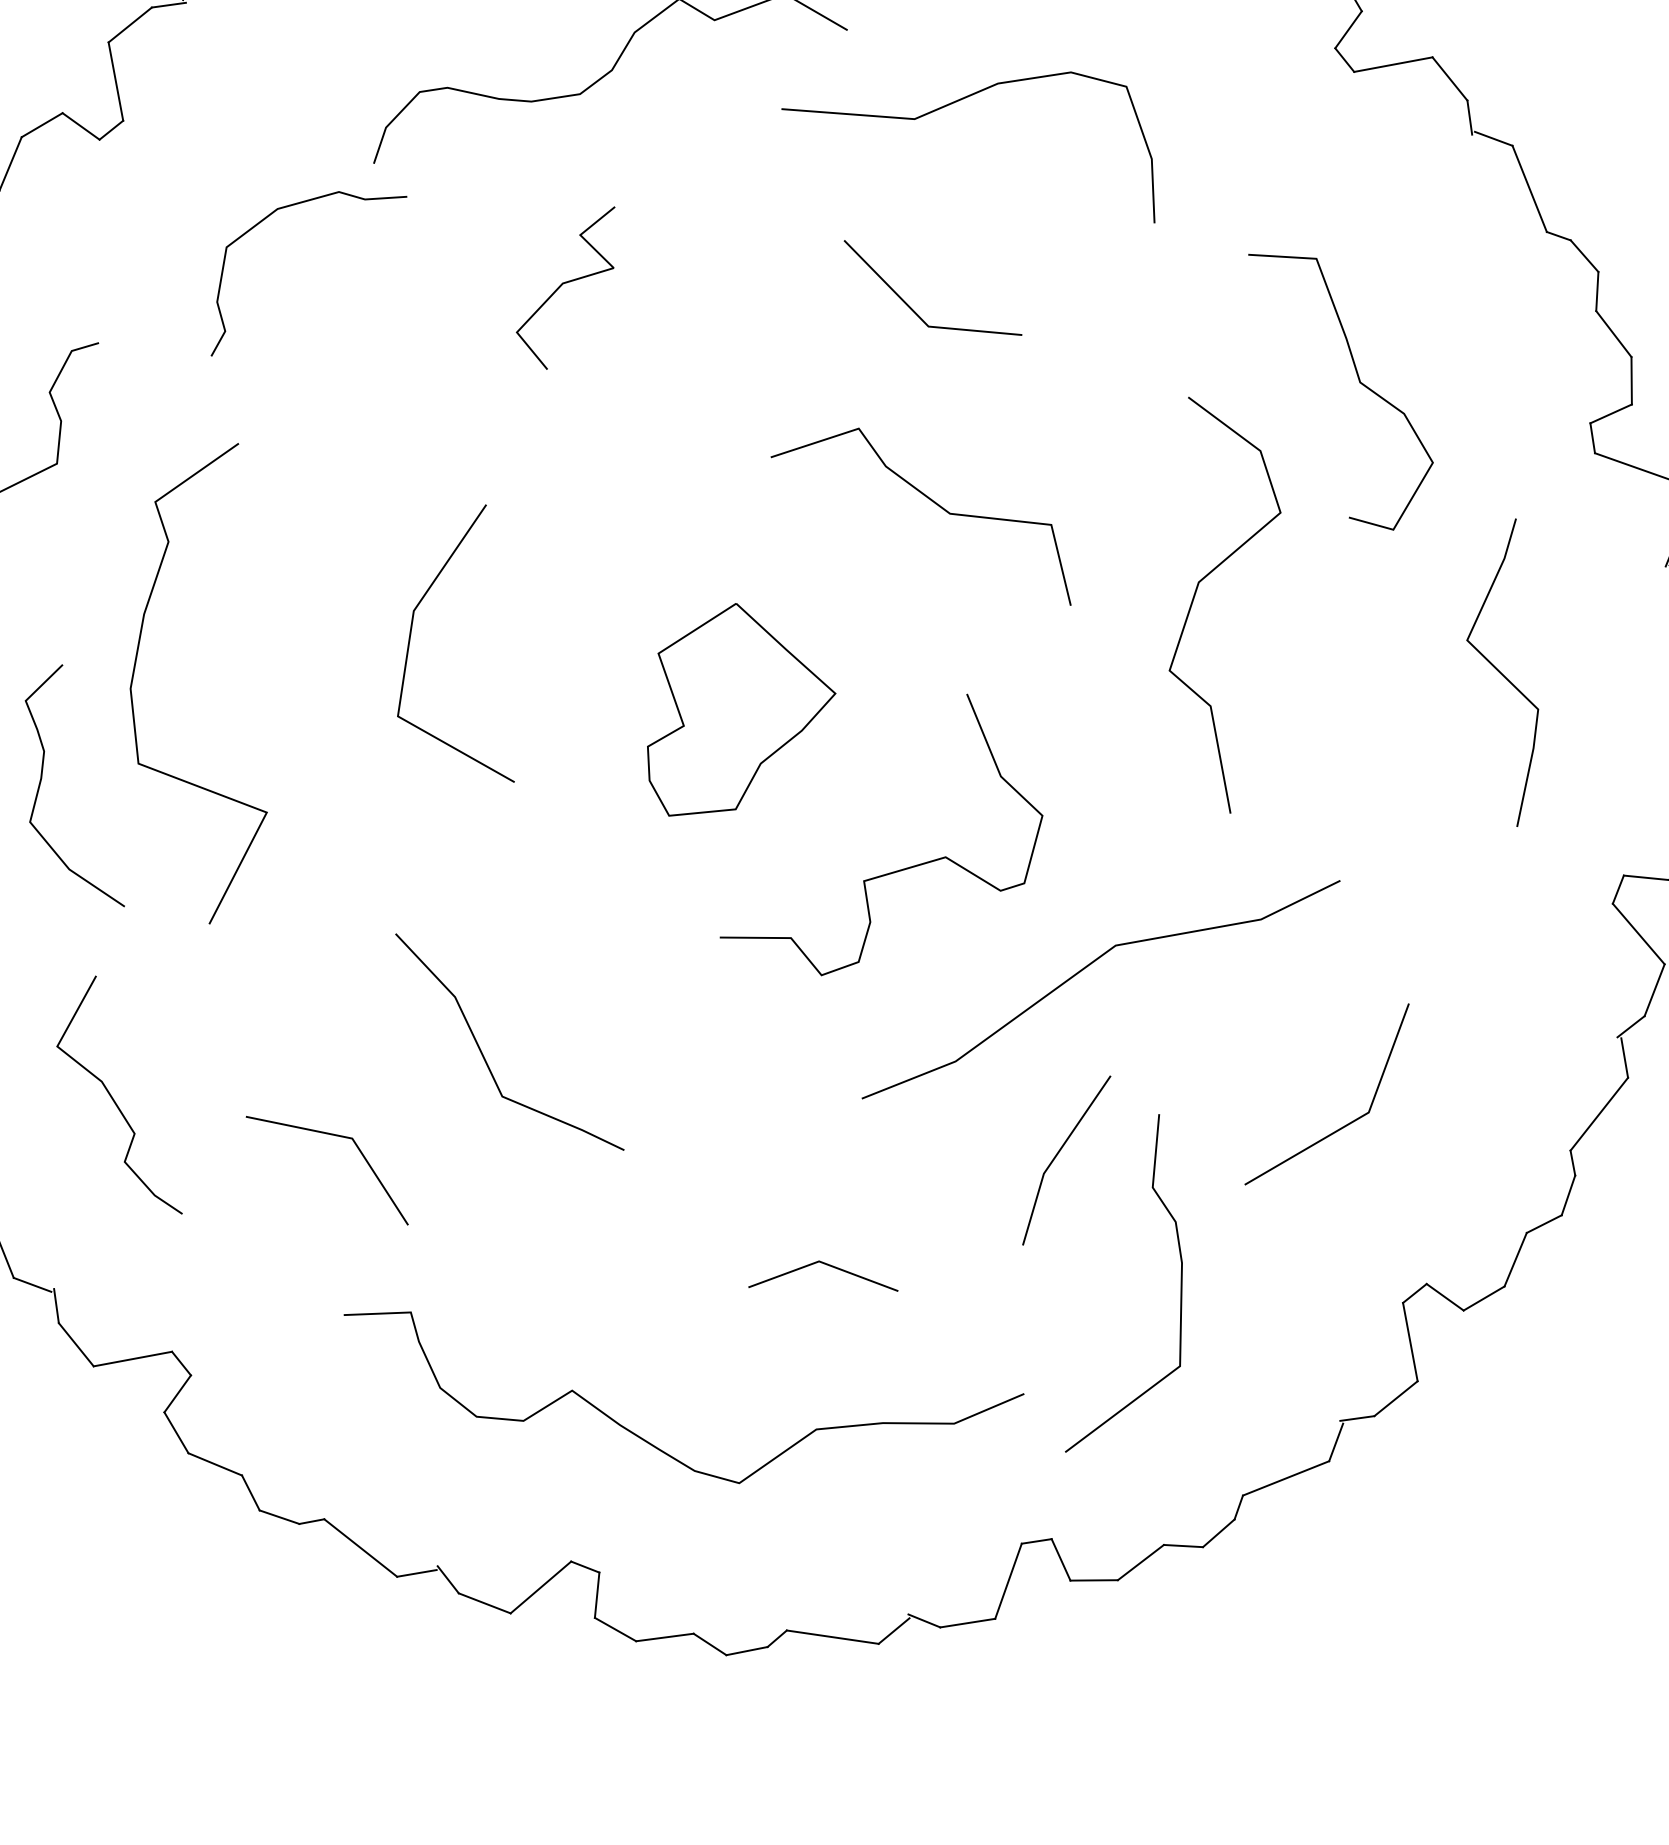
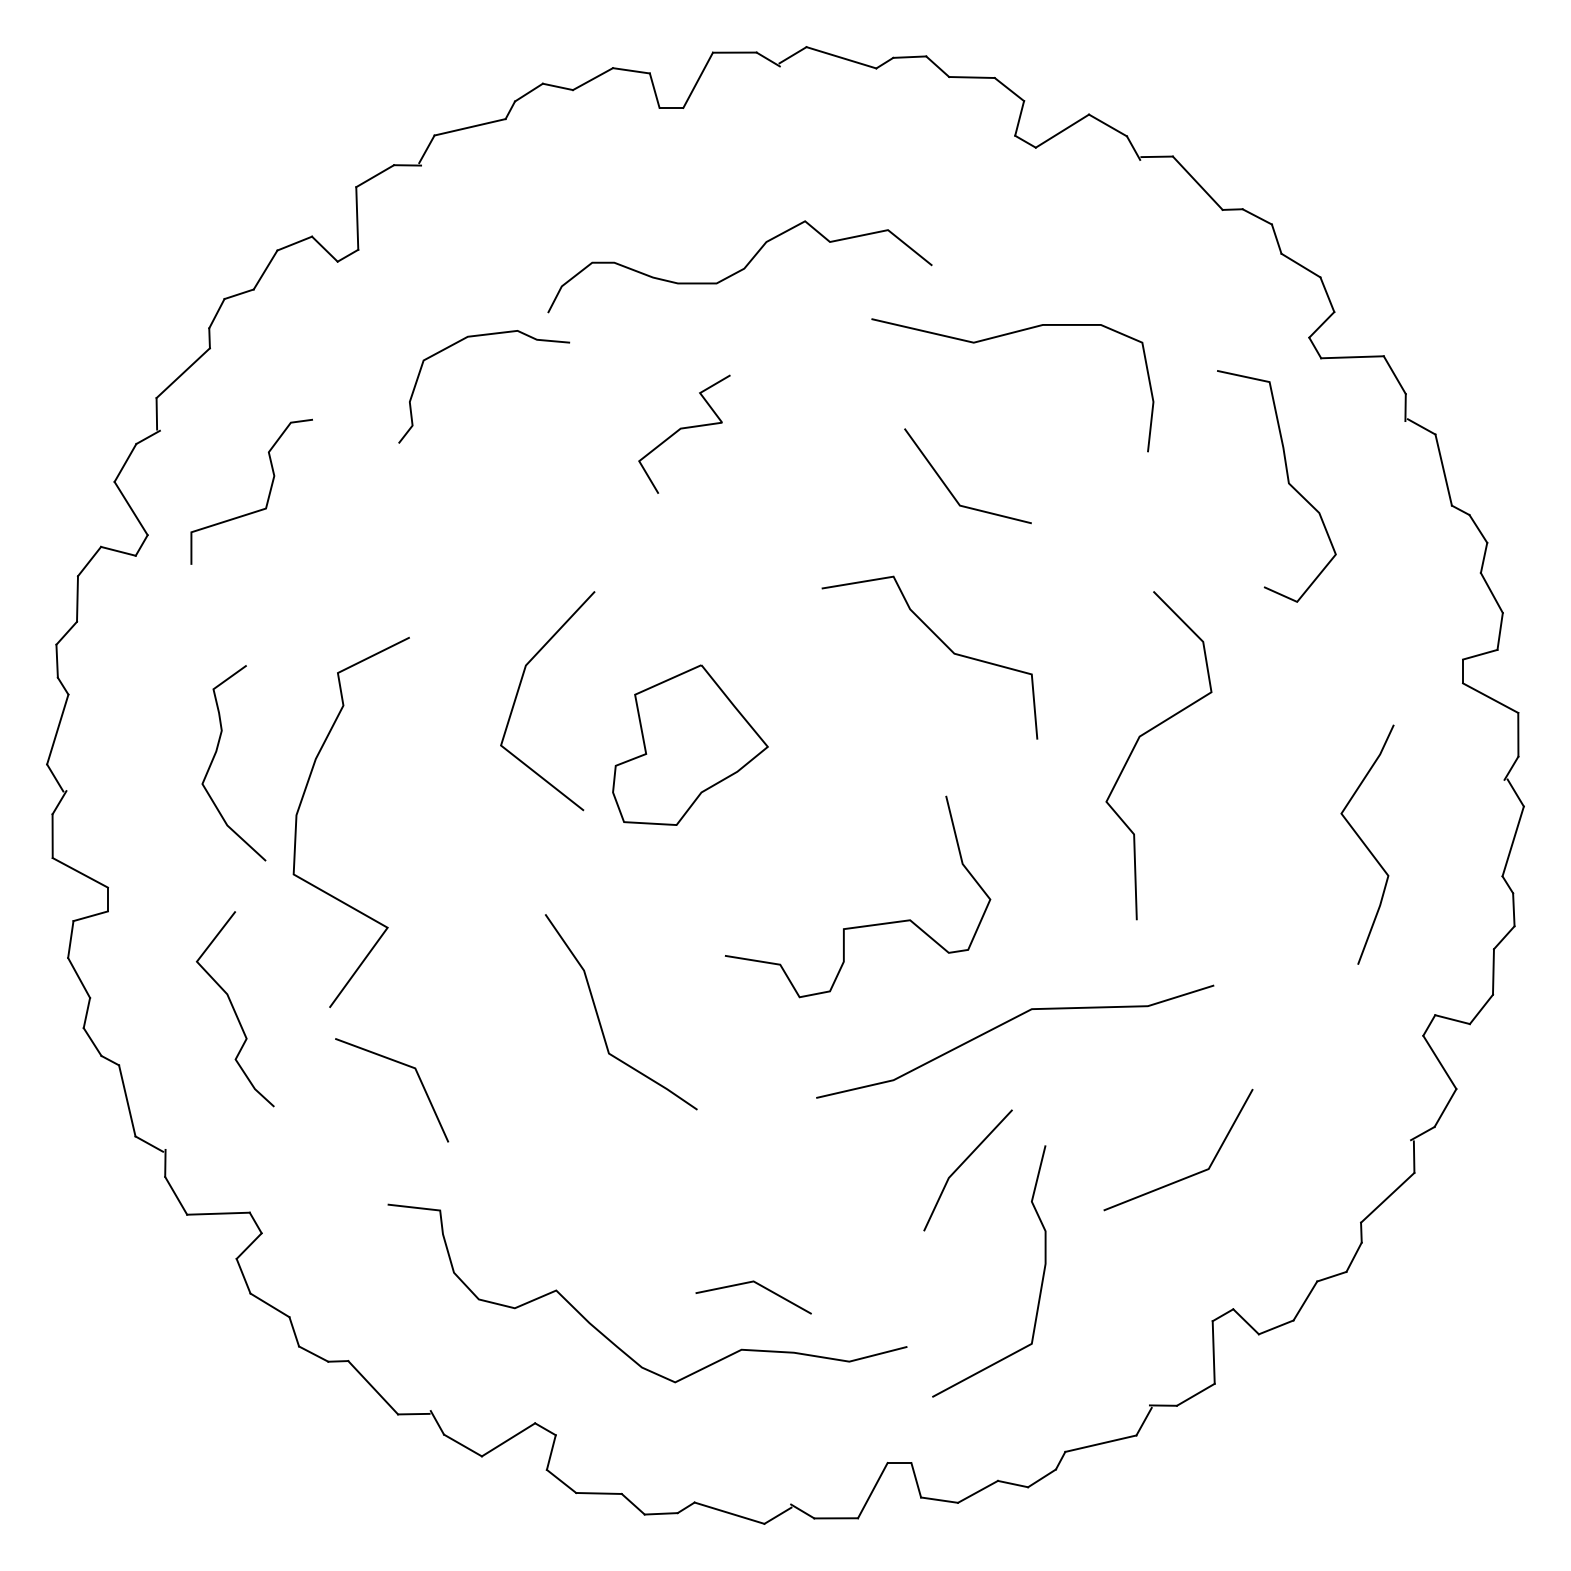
curve: (1358, 381) -> (1287, 482), moved
curve: (134, 674) -> (301, 804), moved
part: (737, 705) -> (690, 744), moved
line: (483, 1053) -> (599, 1017), moved
line: (826, 1265) -> (758, 1285), moved

